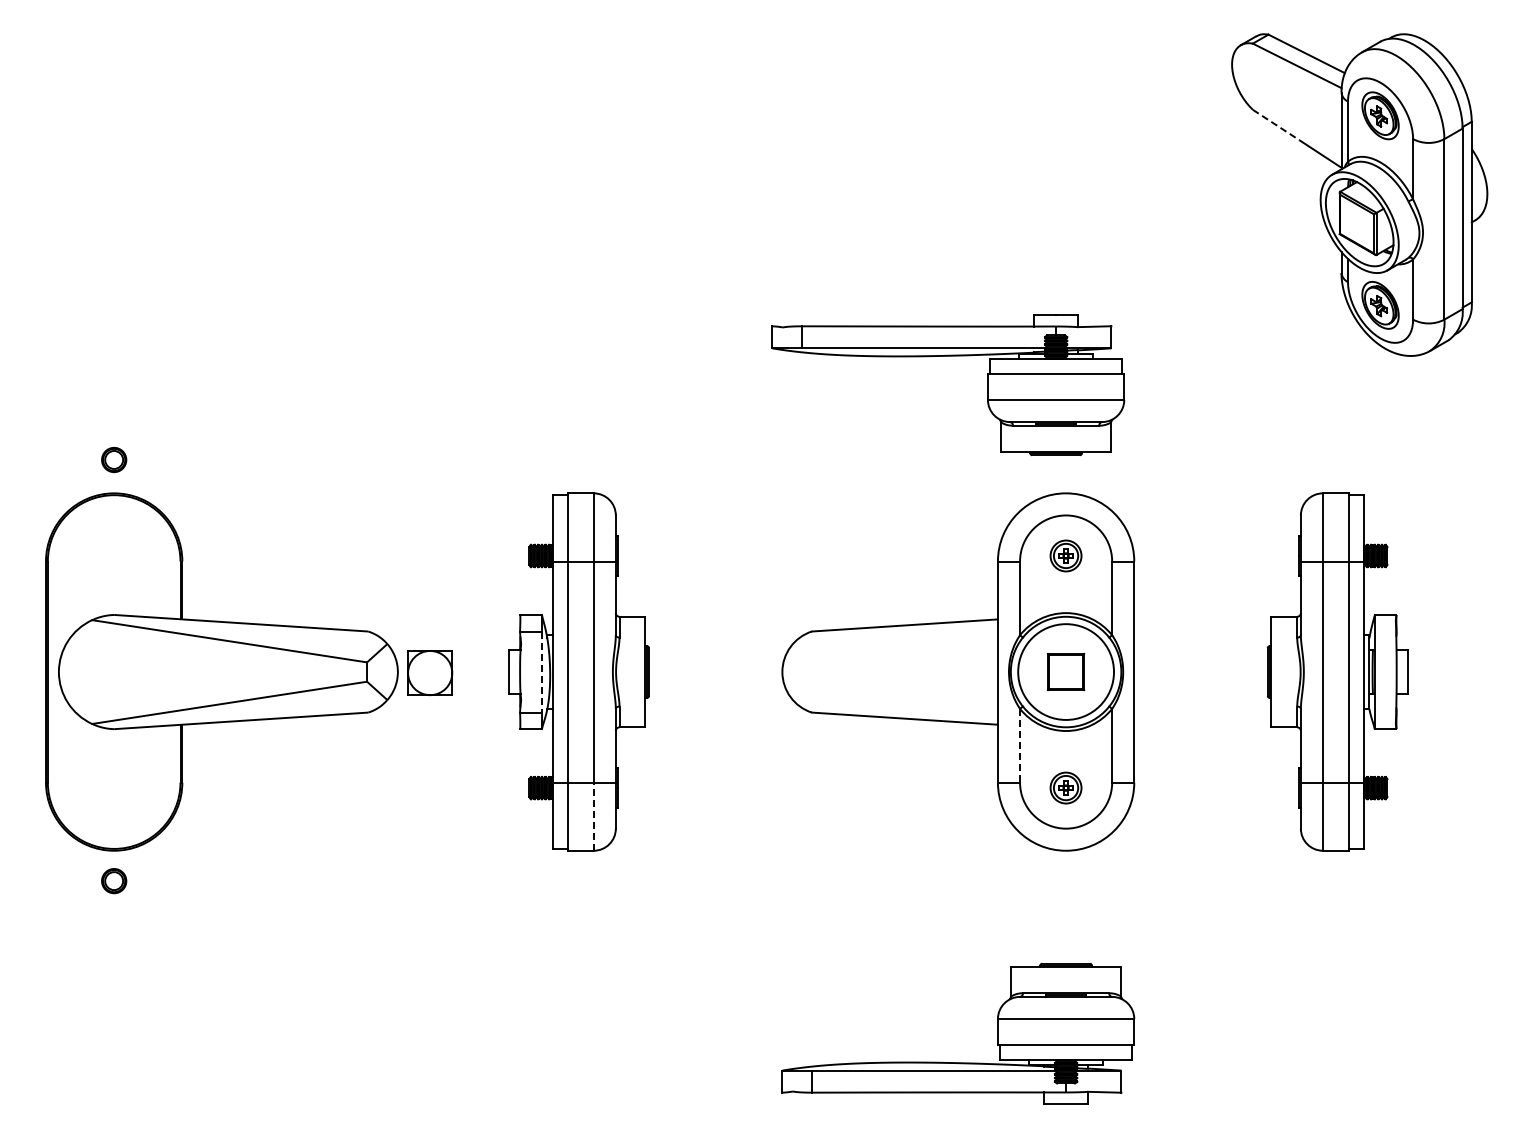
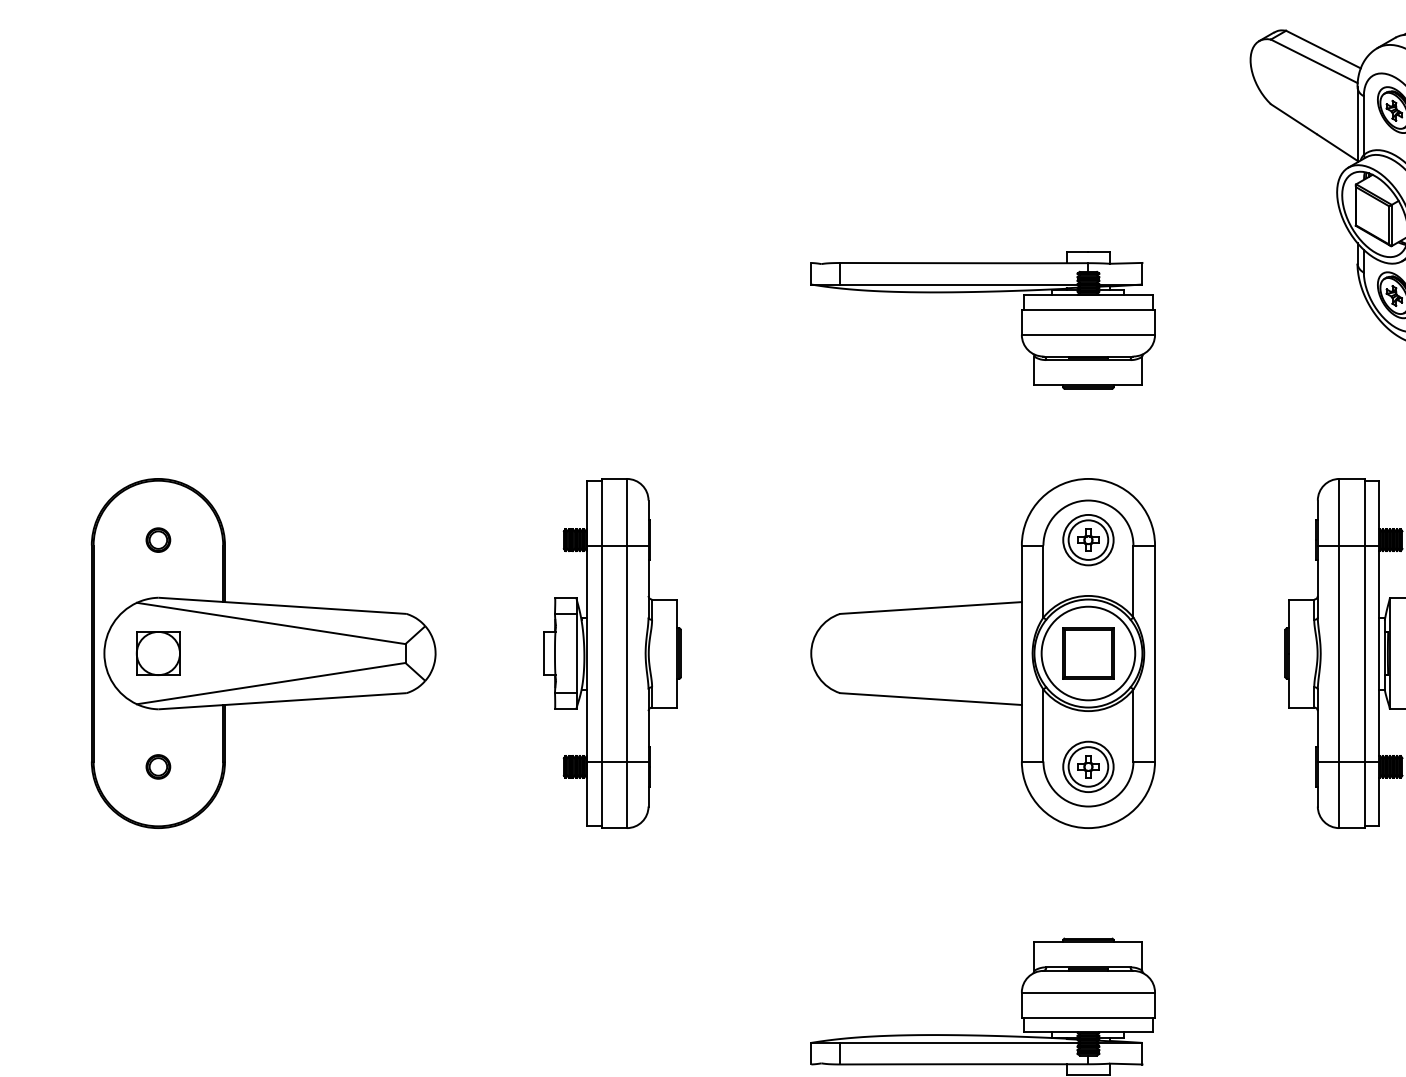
line: (1276, 125) -> (1293, 119), dashed -> solid
part: (948, 356) -> (983, 292), moved
part: (114, 459) -> (158, 539), moved
part: (1065, 555) -> (1087, 539), size x1.67
part: (1065, 671) -> (1087, 652), size x1.43
part: (430, 672) -> (158, 652), moved
line: (542, 672) -> (576, 653), dashed -> solid
line: (1020, 745) -> (1043, 725), dashed -> solid
part: (1065, 787) -> (1087, 766), size x1.67
line: (593, 816) -> (626, 794), dashed -> solid
part: (114, 881) -> (158, 767), moved

